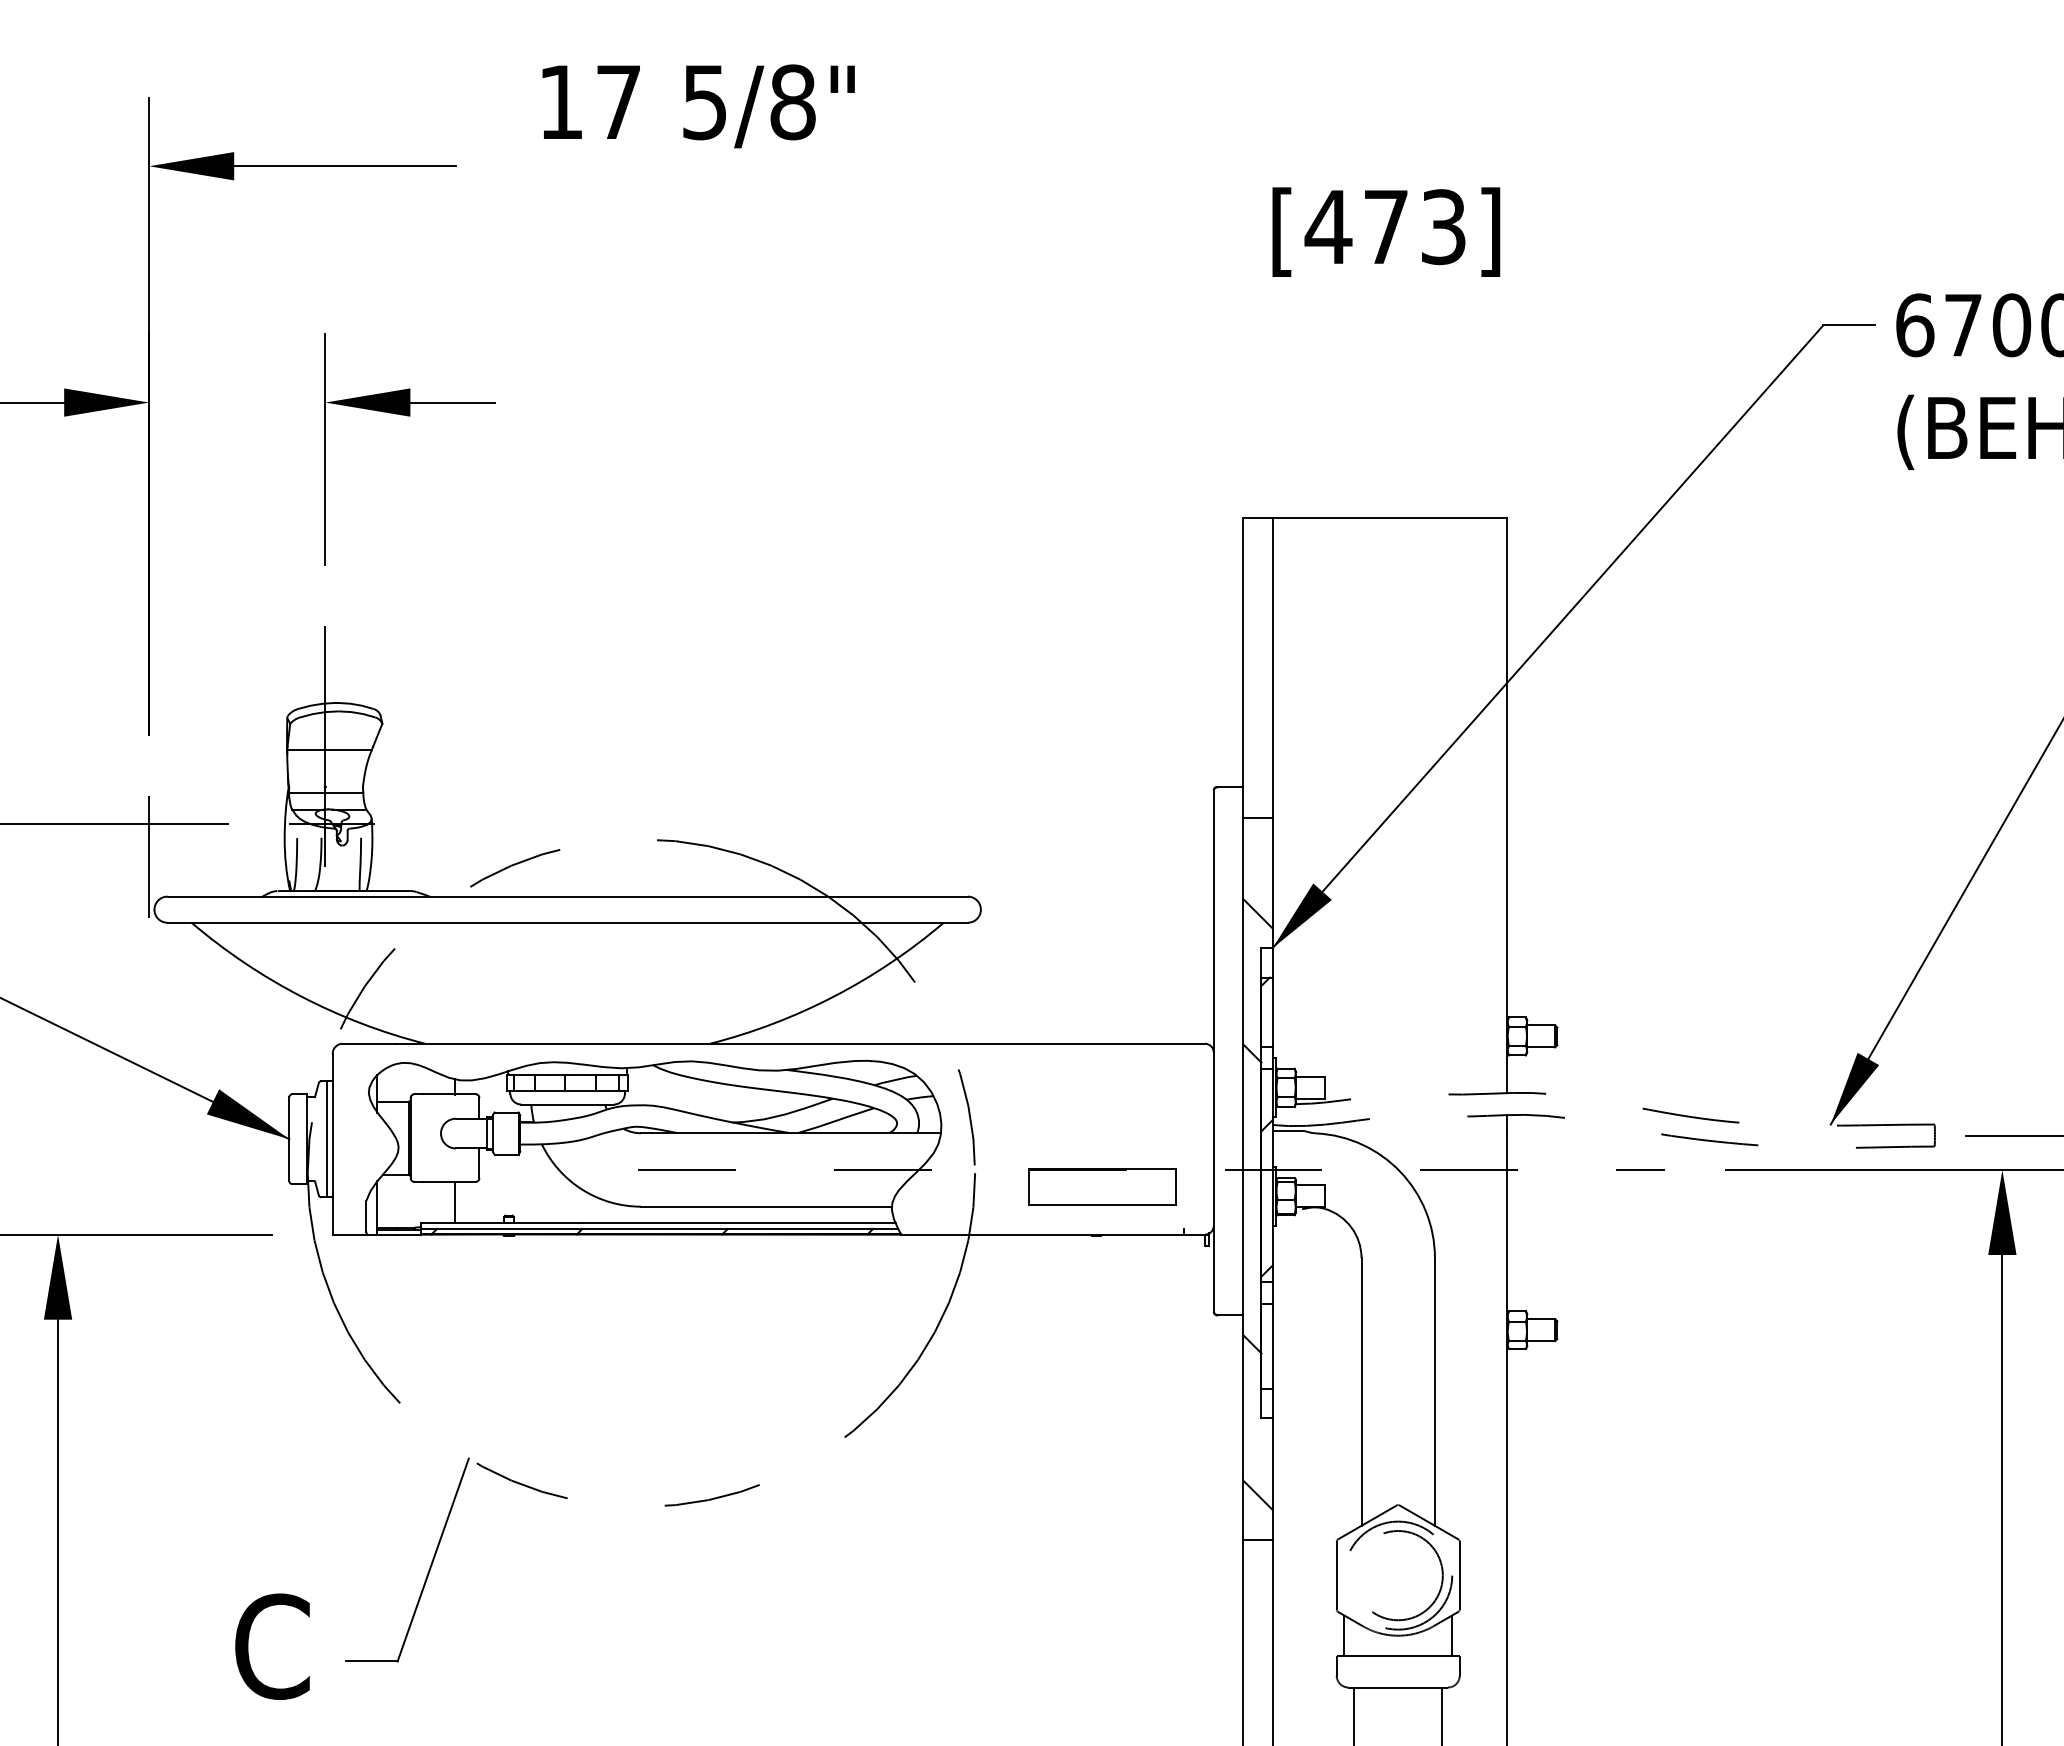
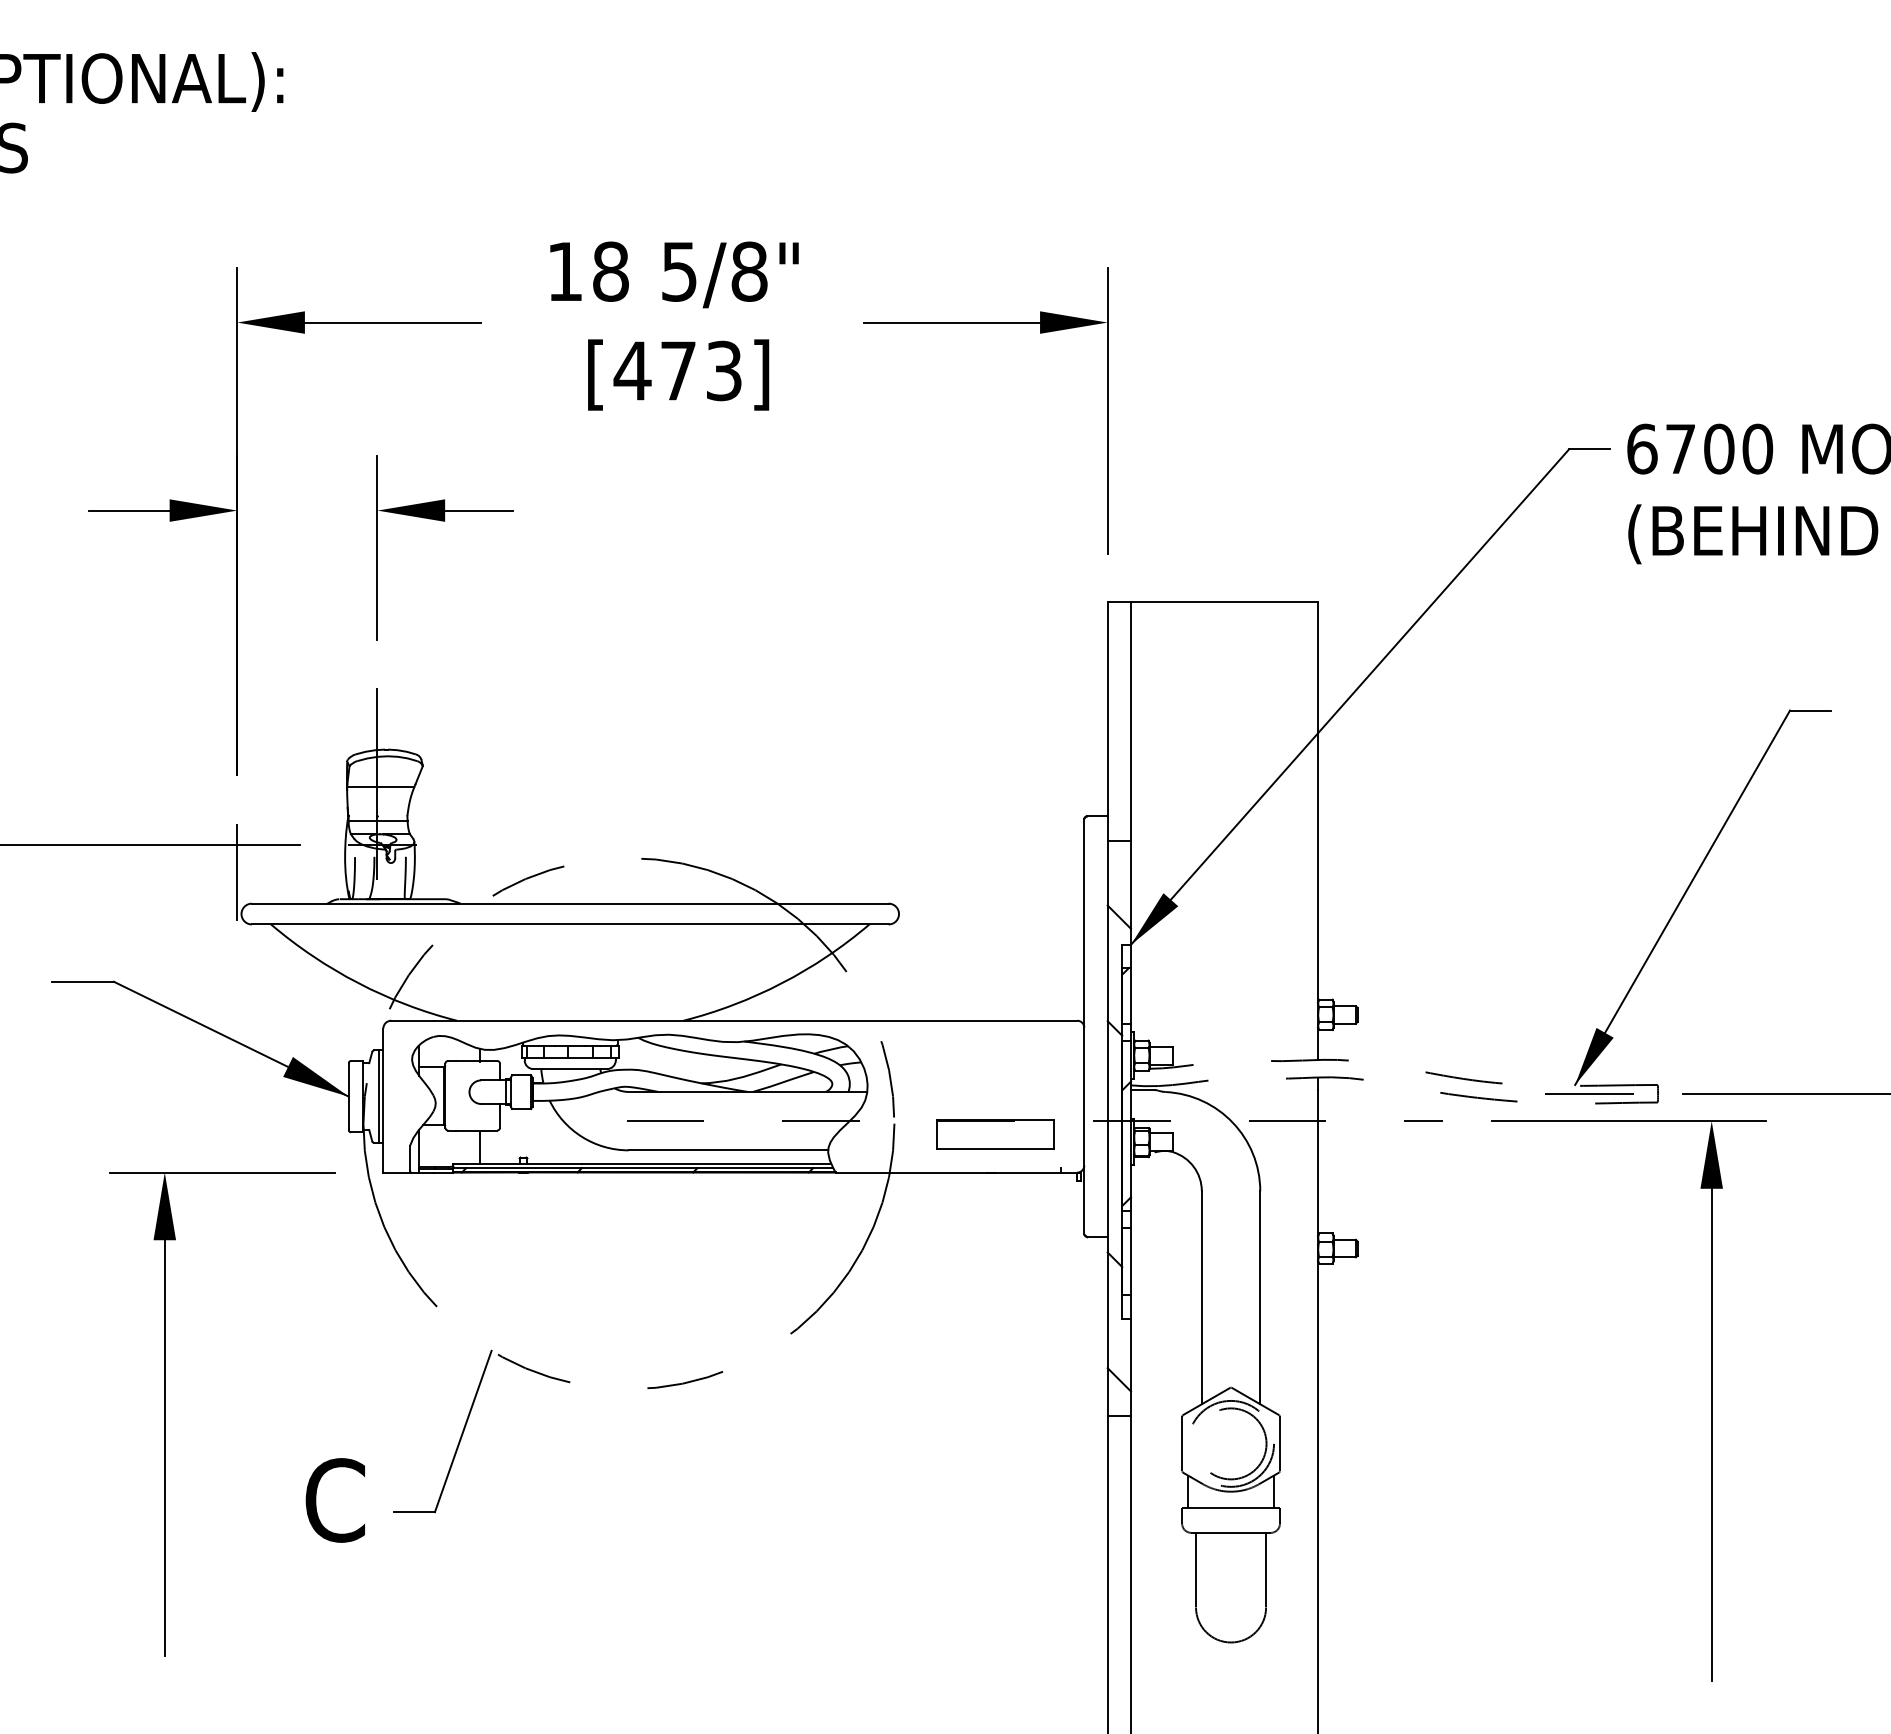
text: (618, 102) -> (610, 271), 17 -> 18
part: (1089, 167) -> (985, 323), added
text: (1386, 231) -> (678, 374), moved
line: (1848, 1135) -> (1589, 1093), added

